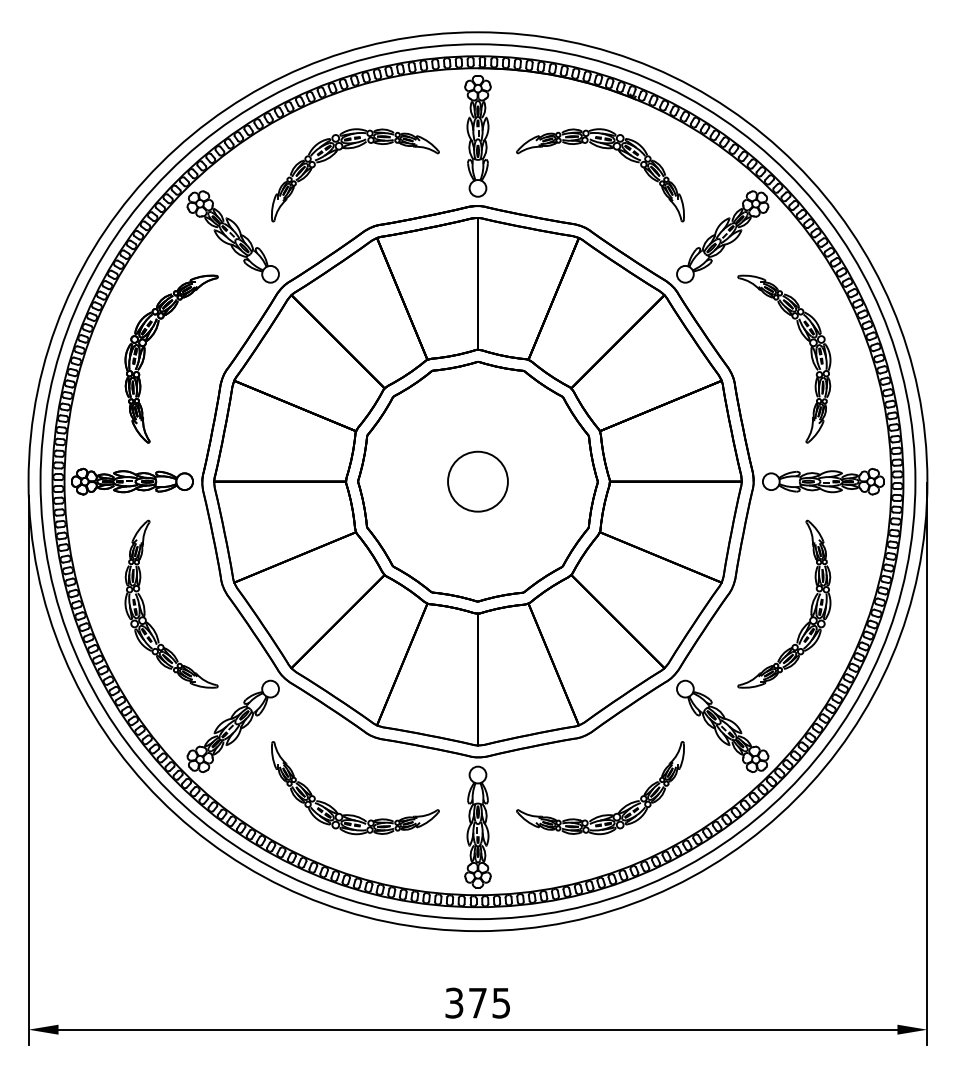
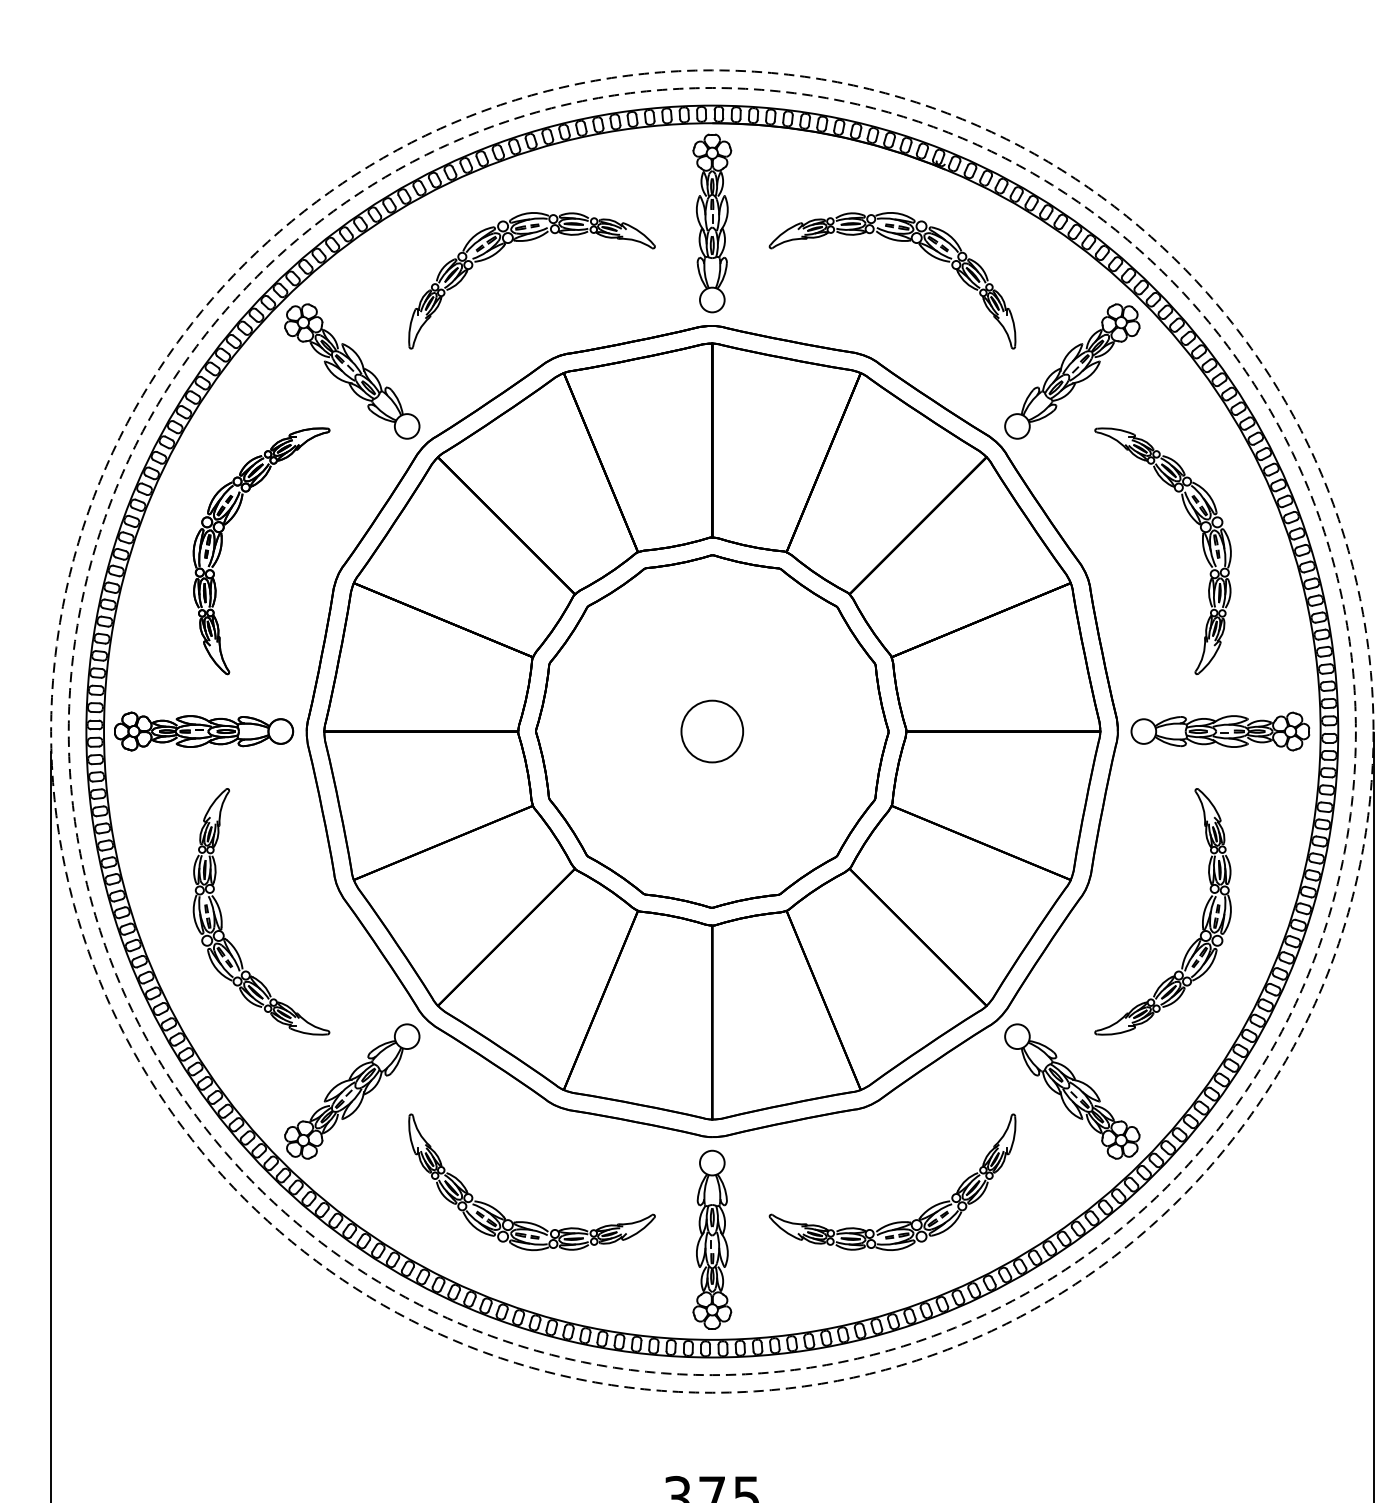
circle: (477, 481) -> (711, 731), size x0.7
circle: (477, 481) -> (711, 731), solid -> dashed
circle: (477, 481) -> (711, 731), solid -> dashed

